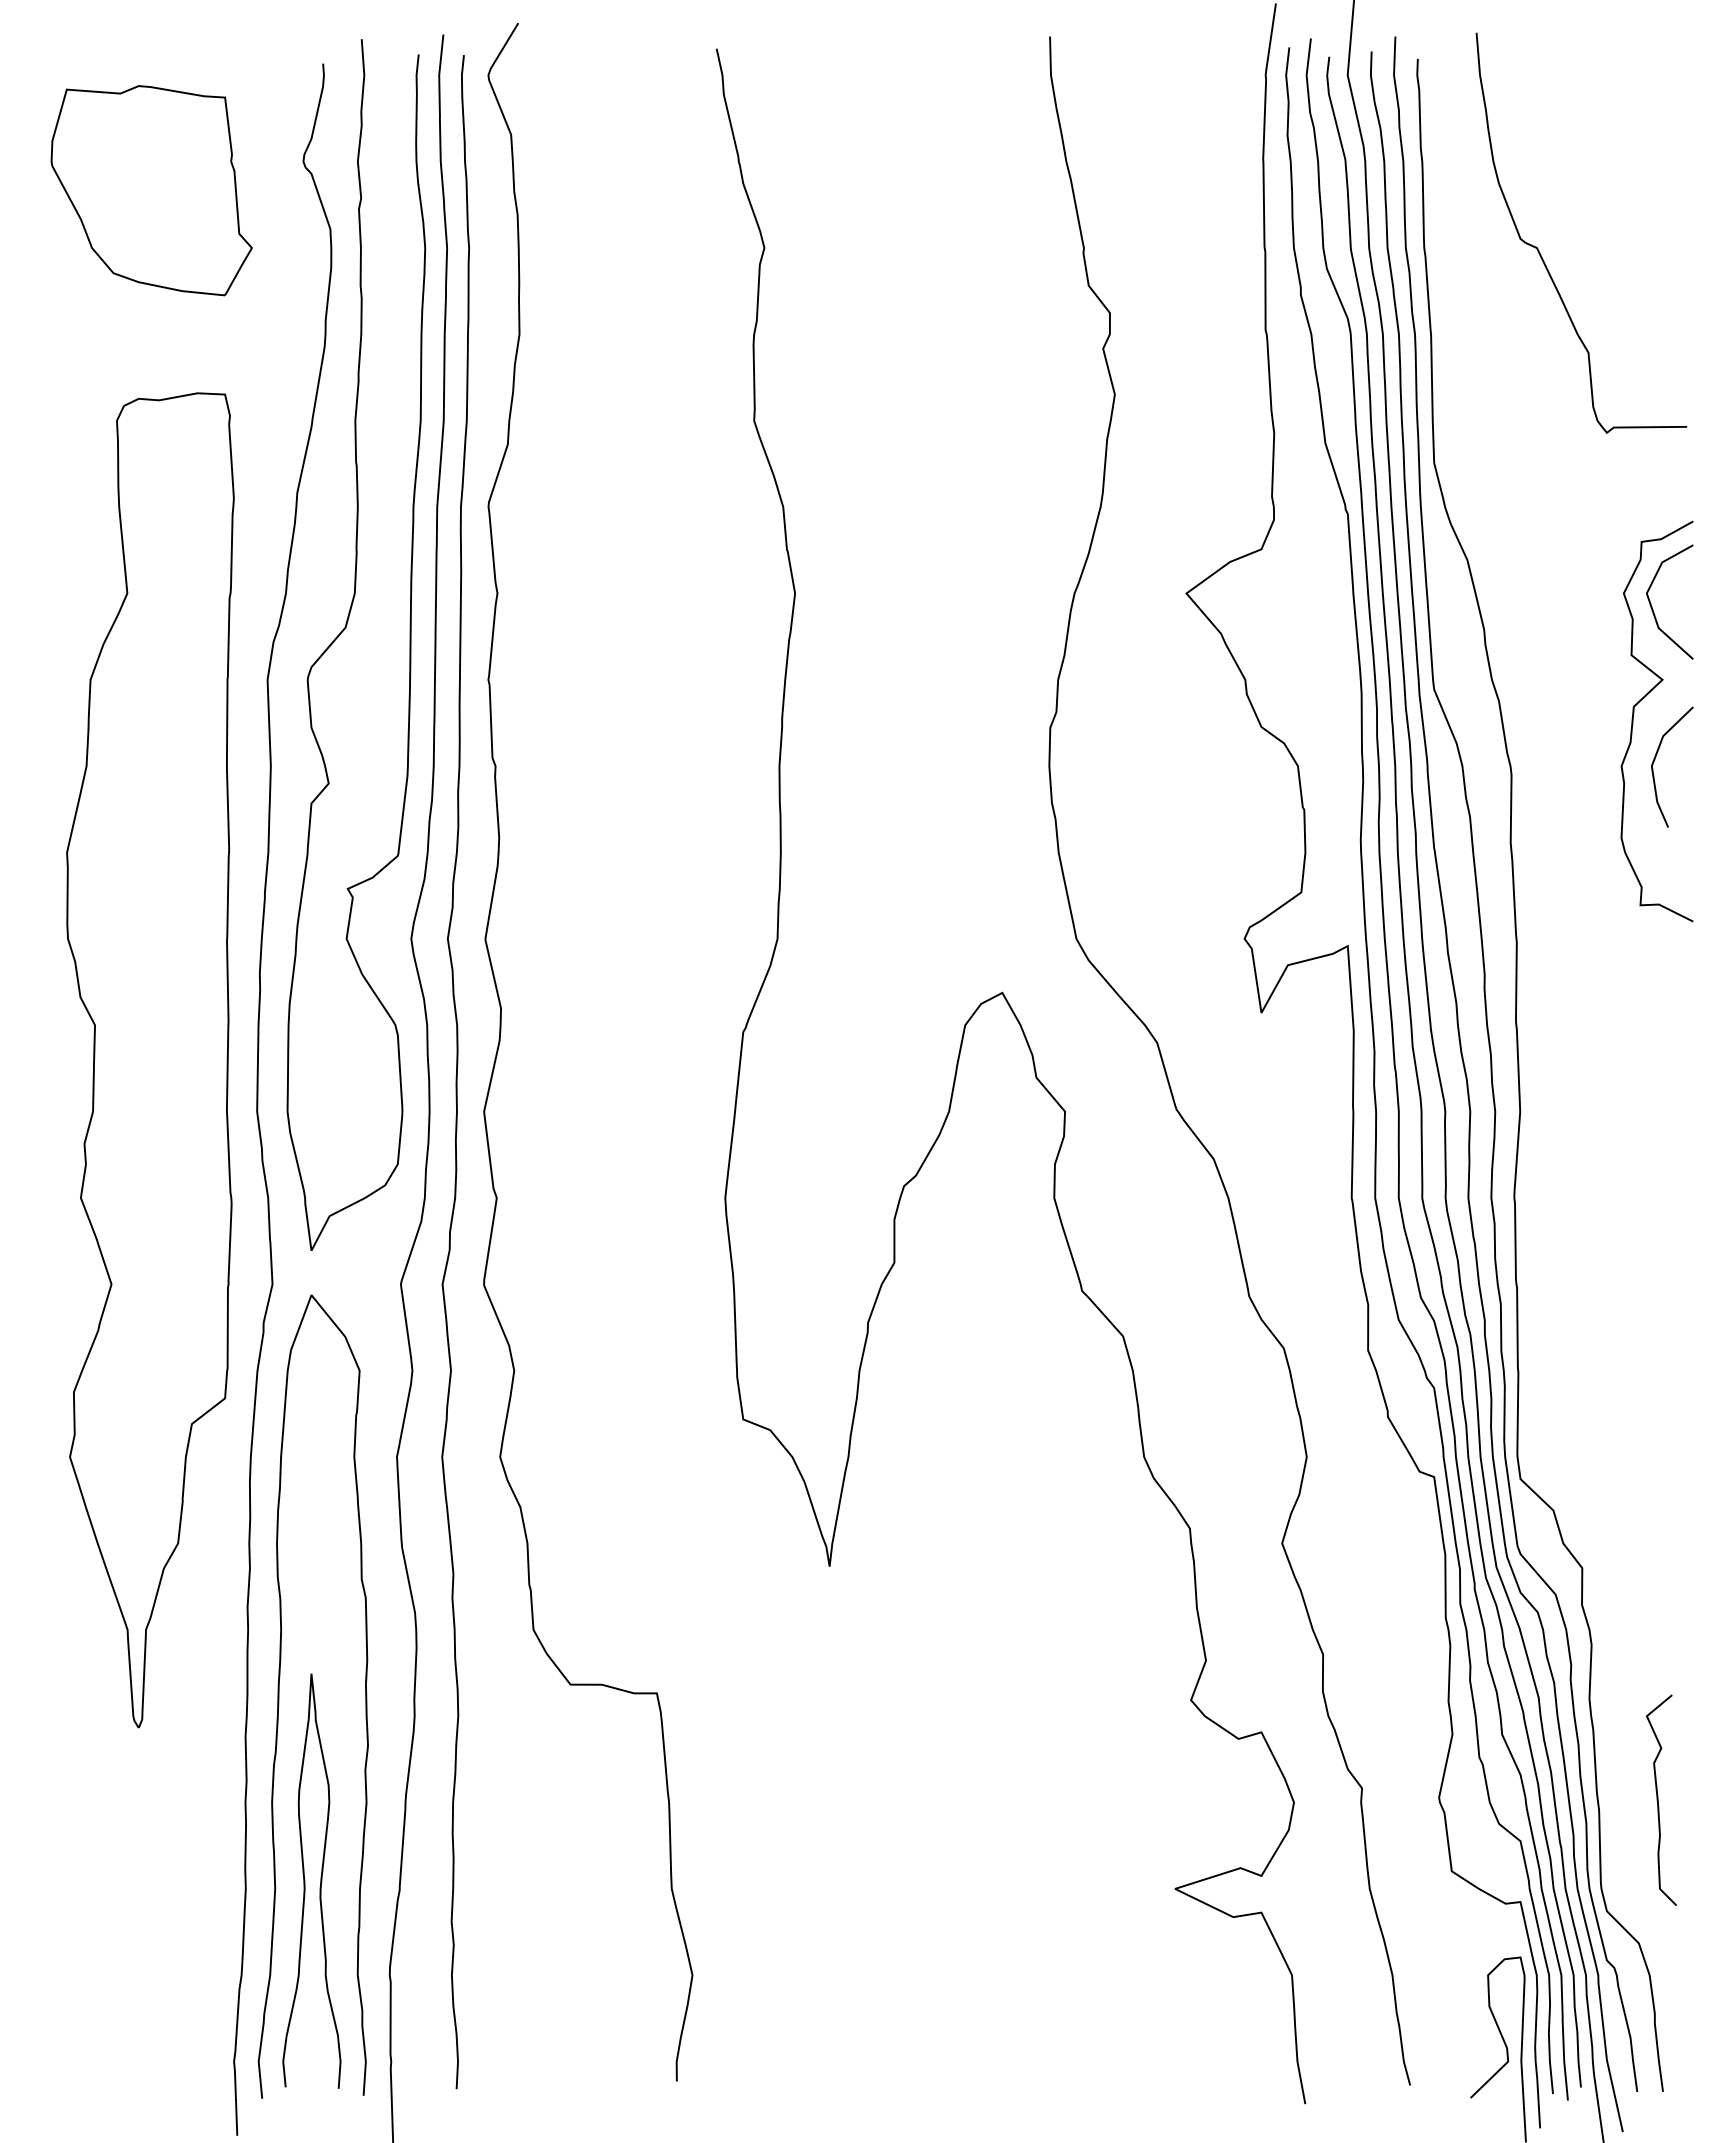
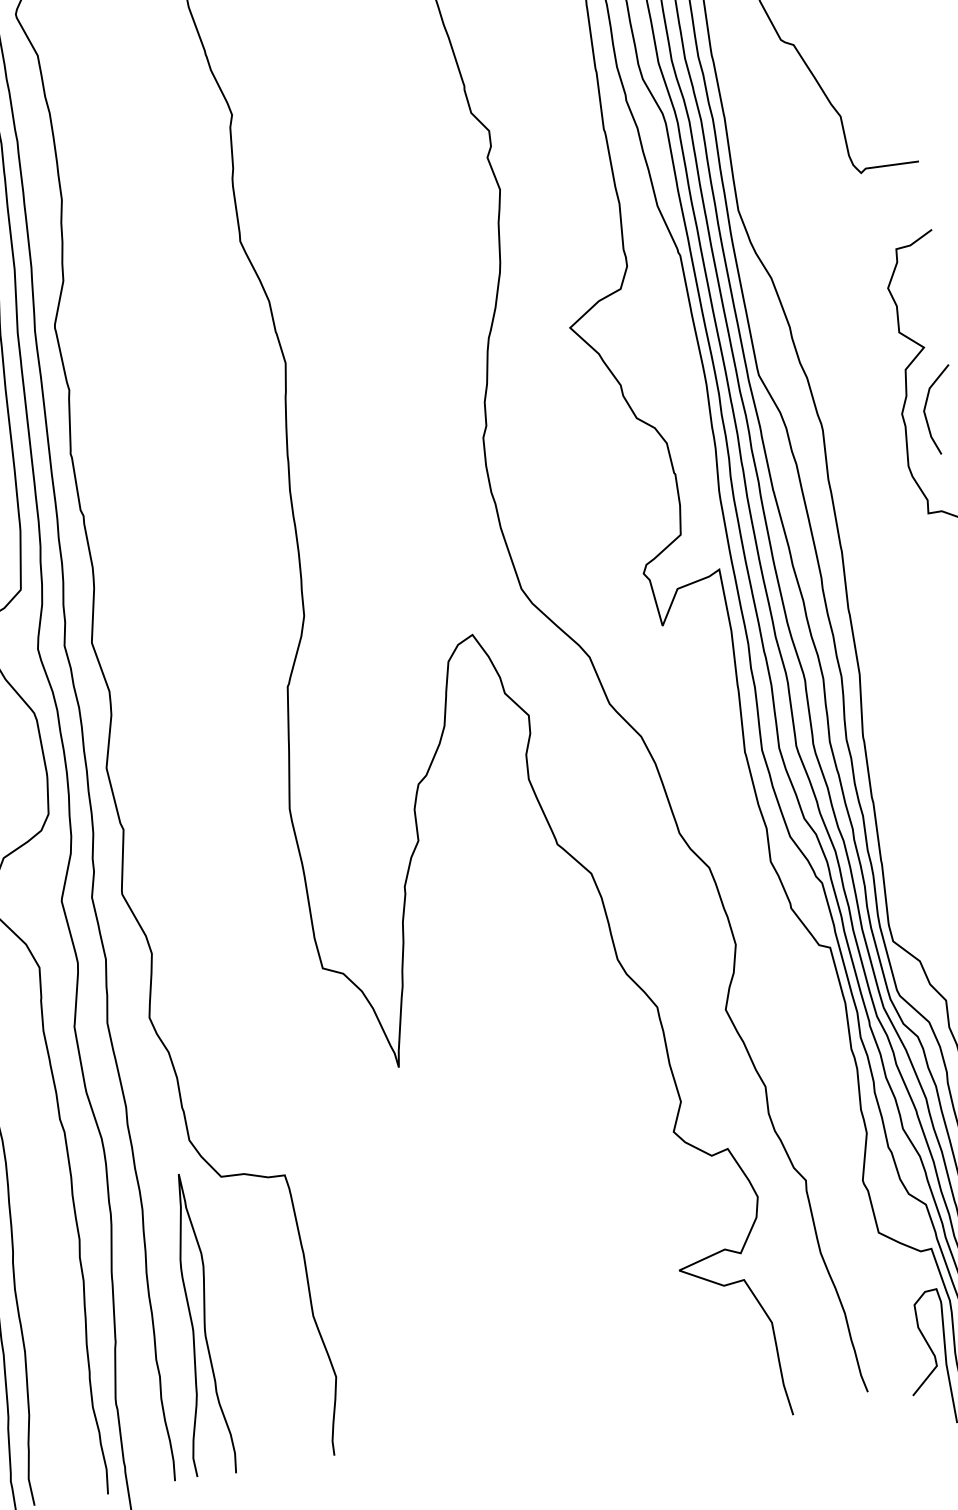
line: (1652, 606) -> (910, 295), removed
curve: (305, 1880) -> (193, 1324), moved

